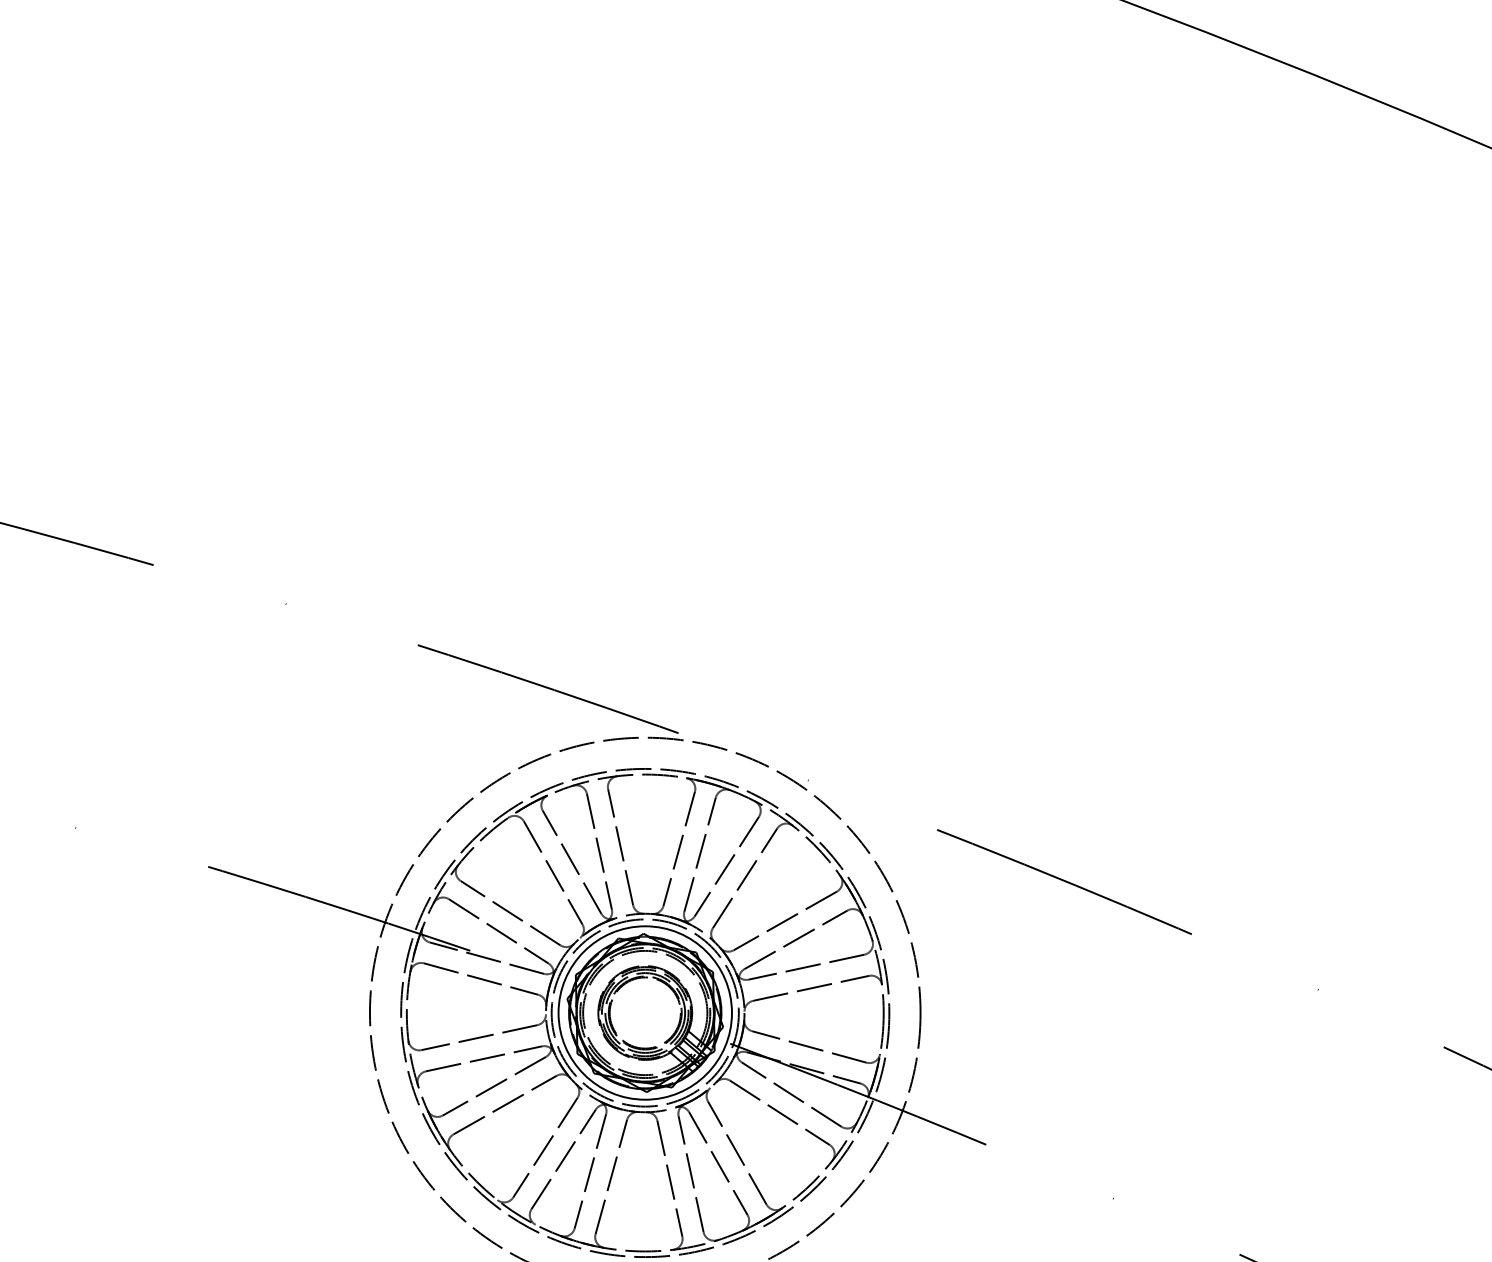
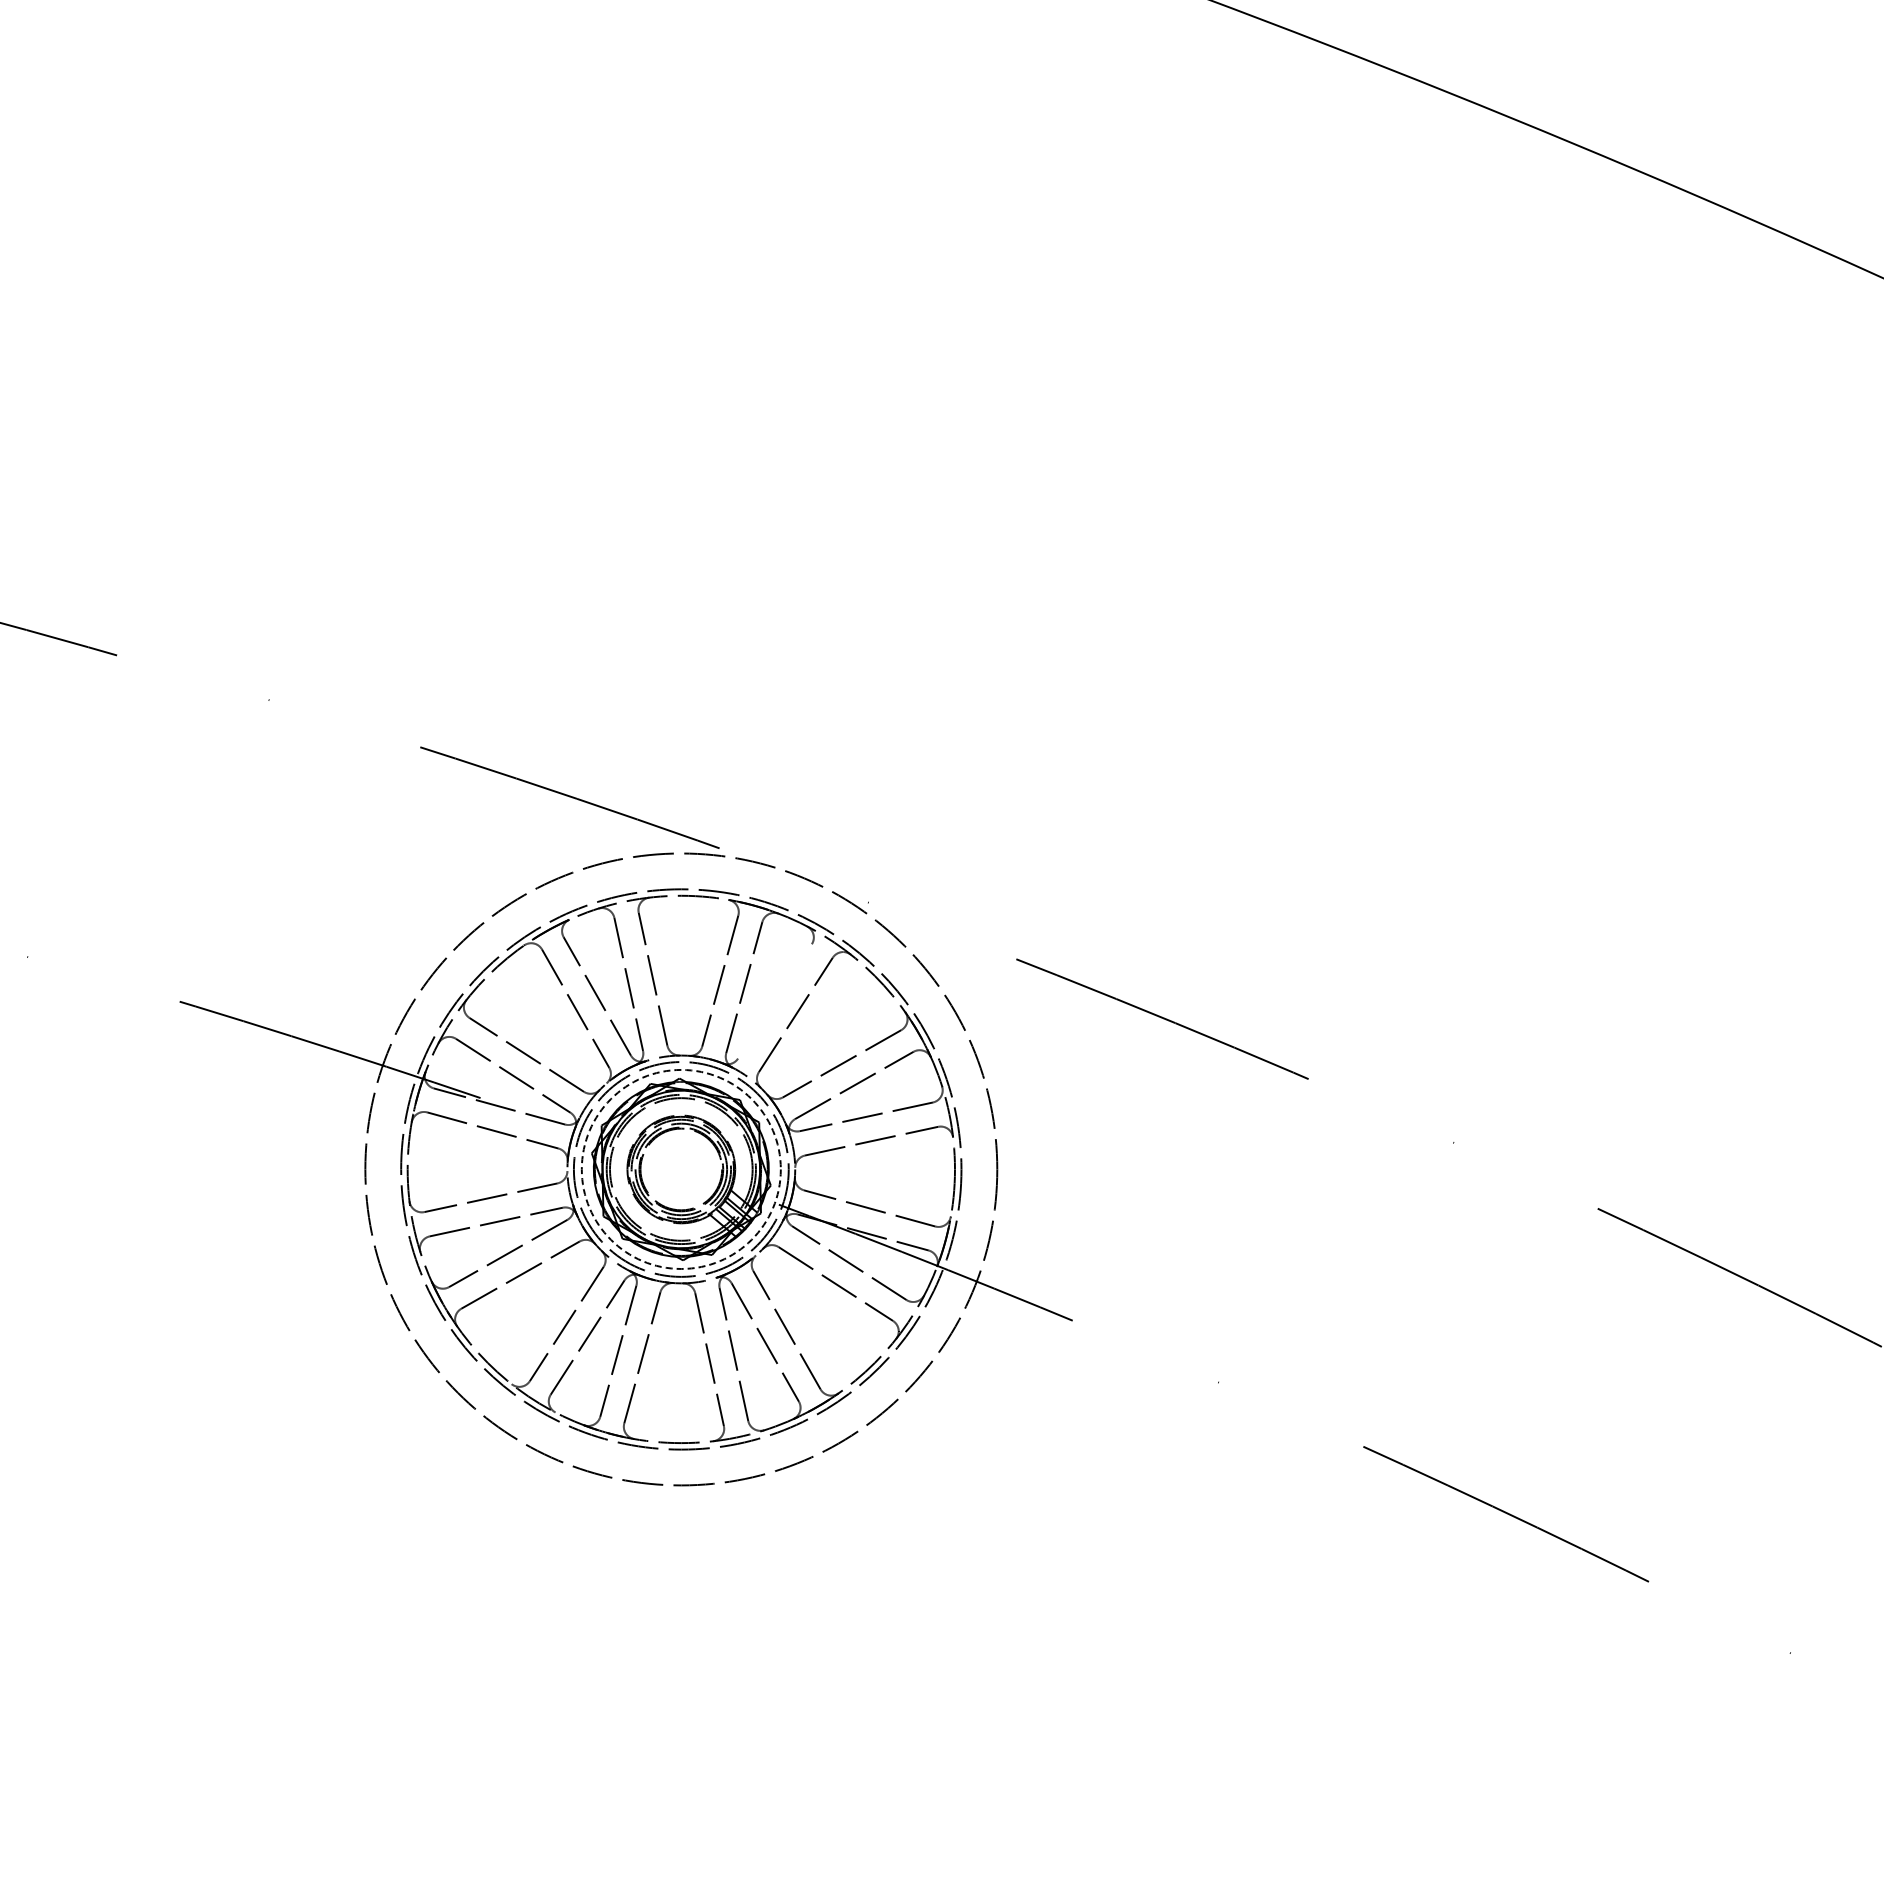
line: (726, 866) -> (774, 1001), removed
circle: (644, 1012) -> (680, 1168), solid -> dashed

